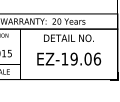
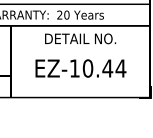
text: (85, 58) -> (104, 67), EZ-19.06 -> EZ-10.44

